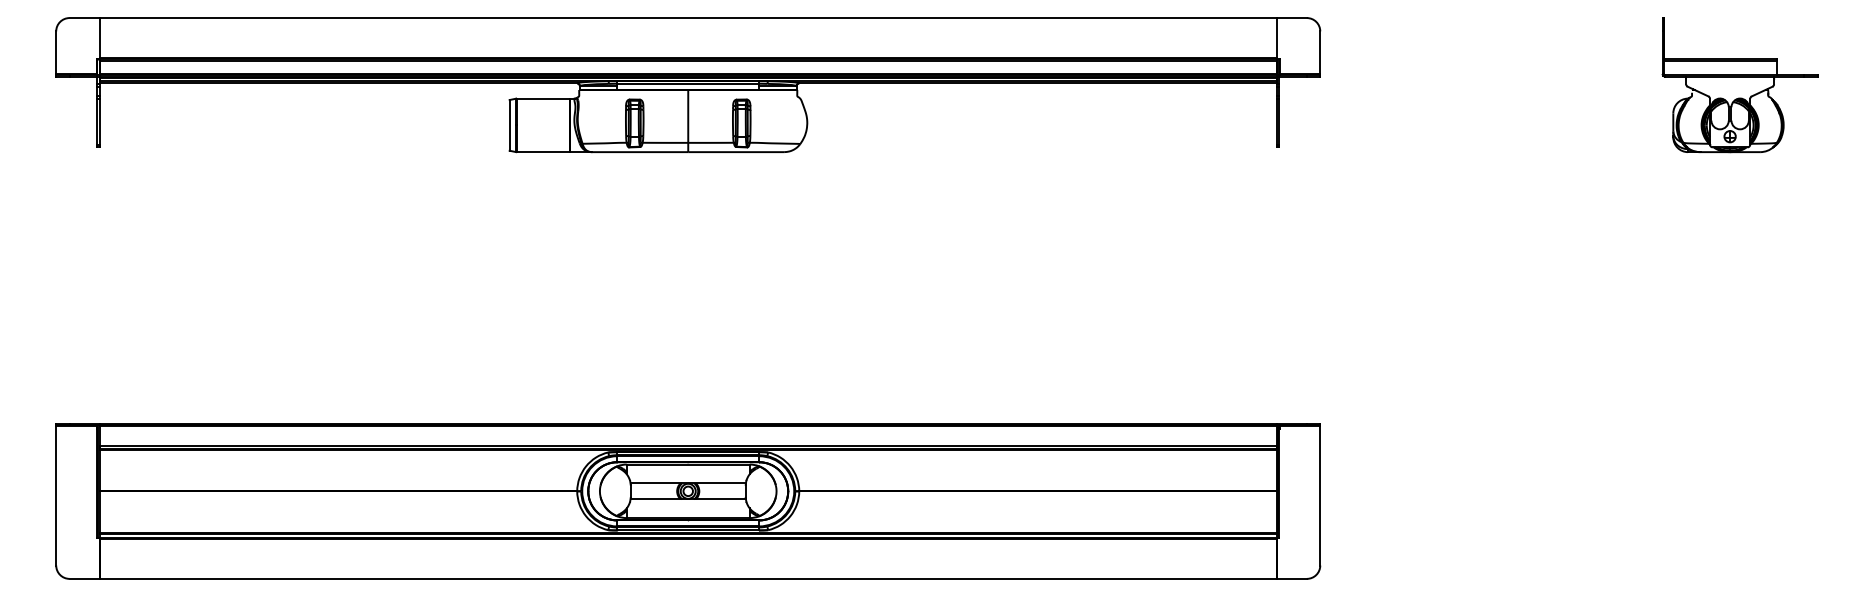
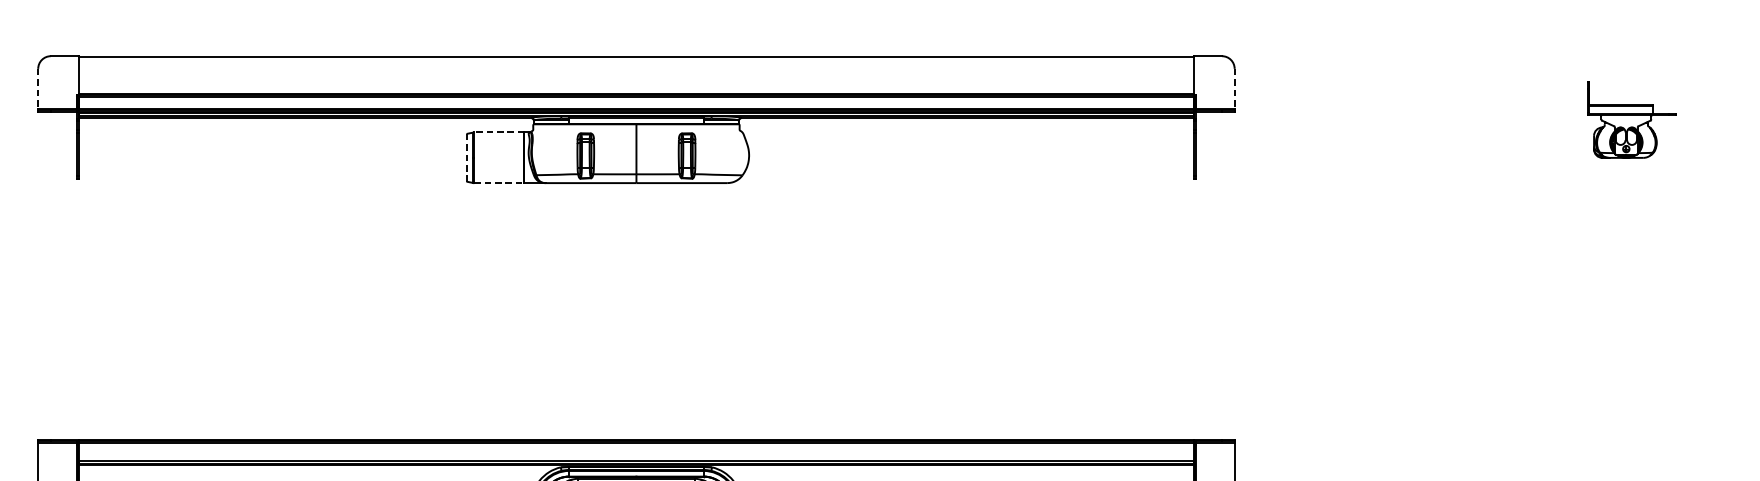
line: (56, 53) -> (38, 89), solid -> dashed
line: (1320, 53) -> (1234, 89), solid -> dashed
part: (1739, 85) -> (1631, 120), size x0.6
line: (543, 98) -> (499, 132), solid -> dashed
line: (509, 125) -> (467, 157), solid -> dashed
line: (543, 152) -> (499, 183), solid -> dashed

